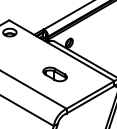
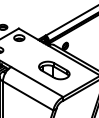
part: (55, 74) -> (54, 70), size x1.67

